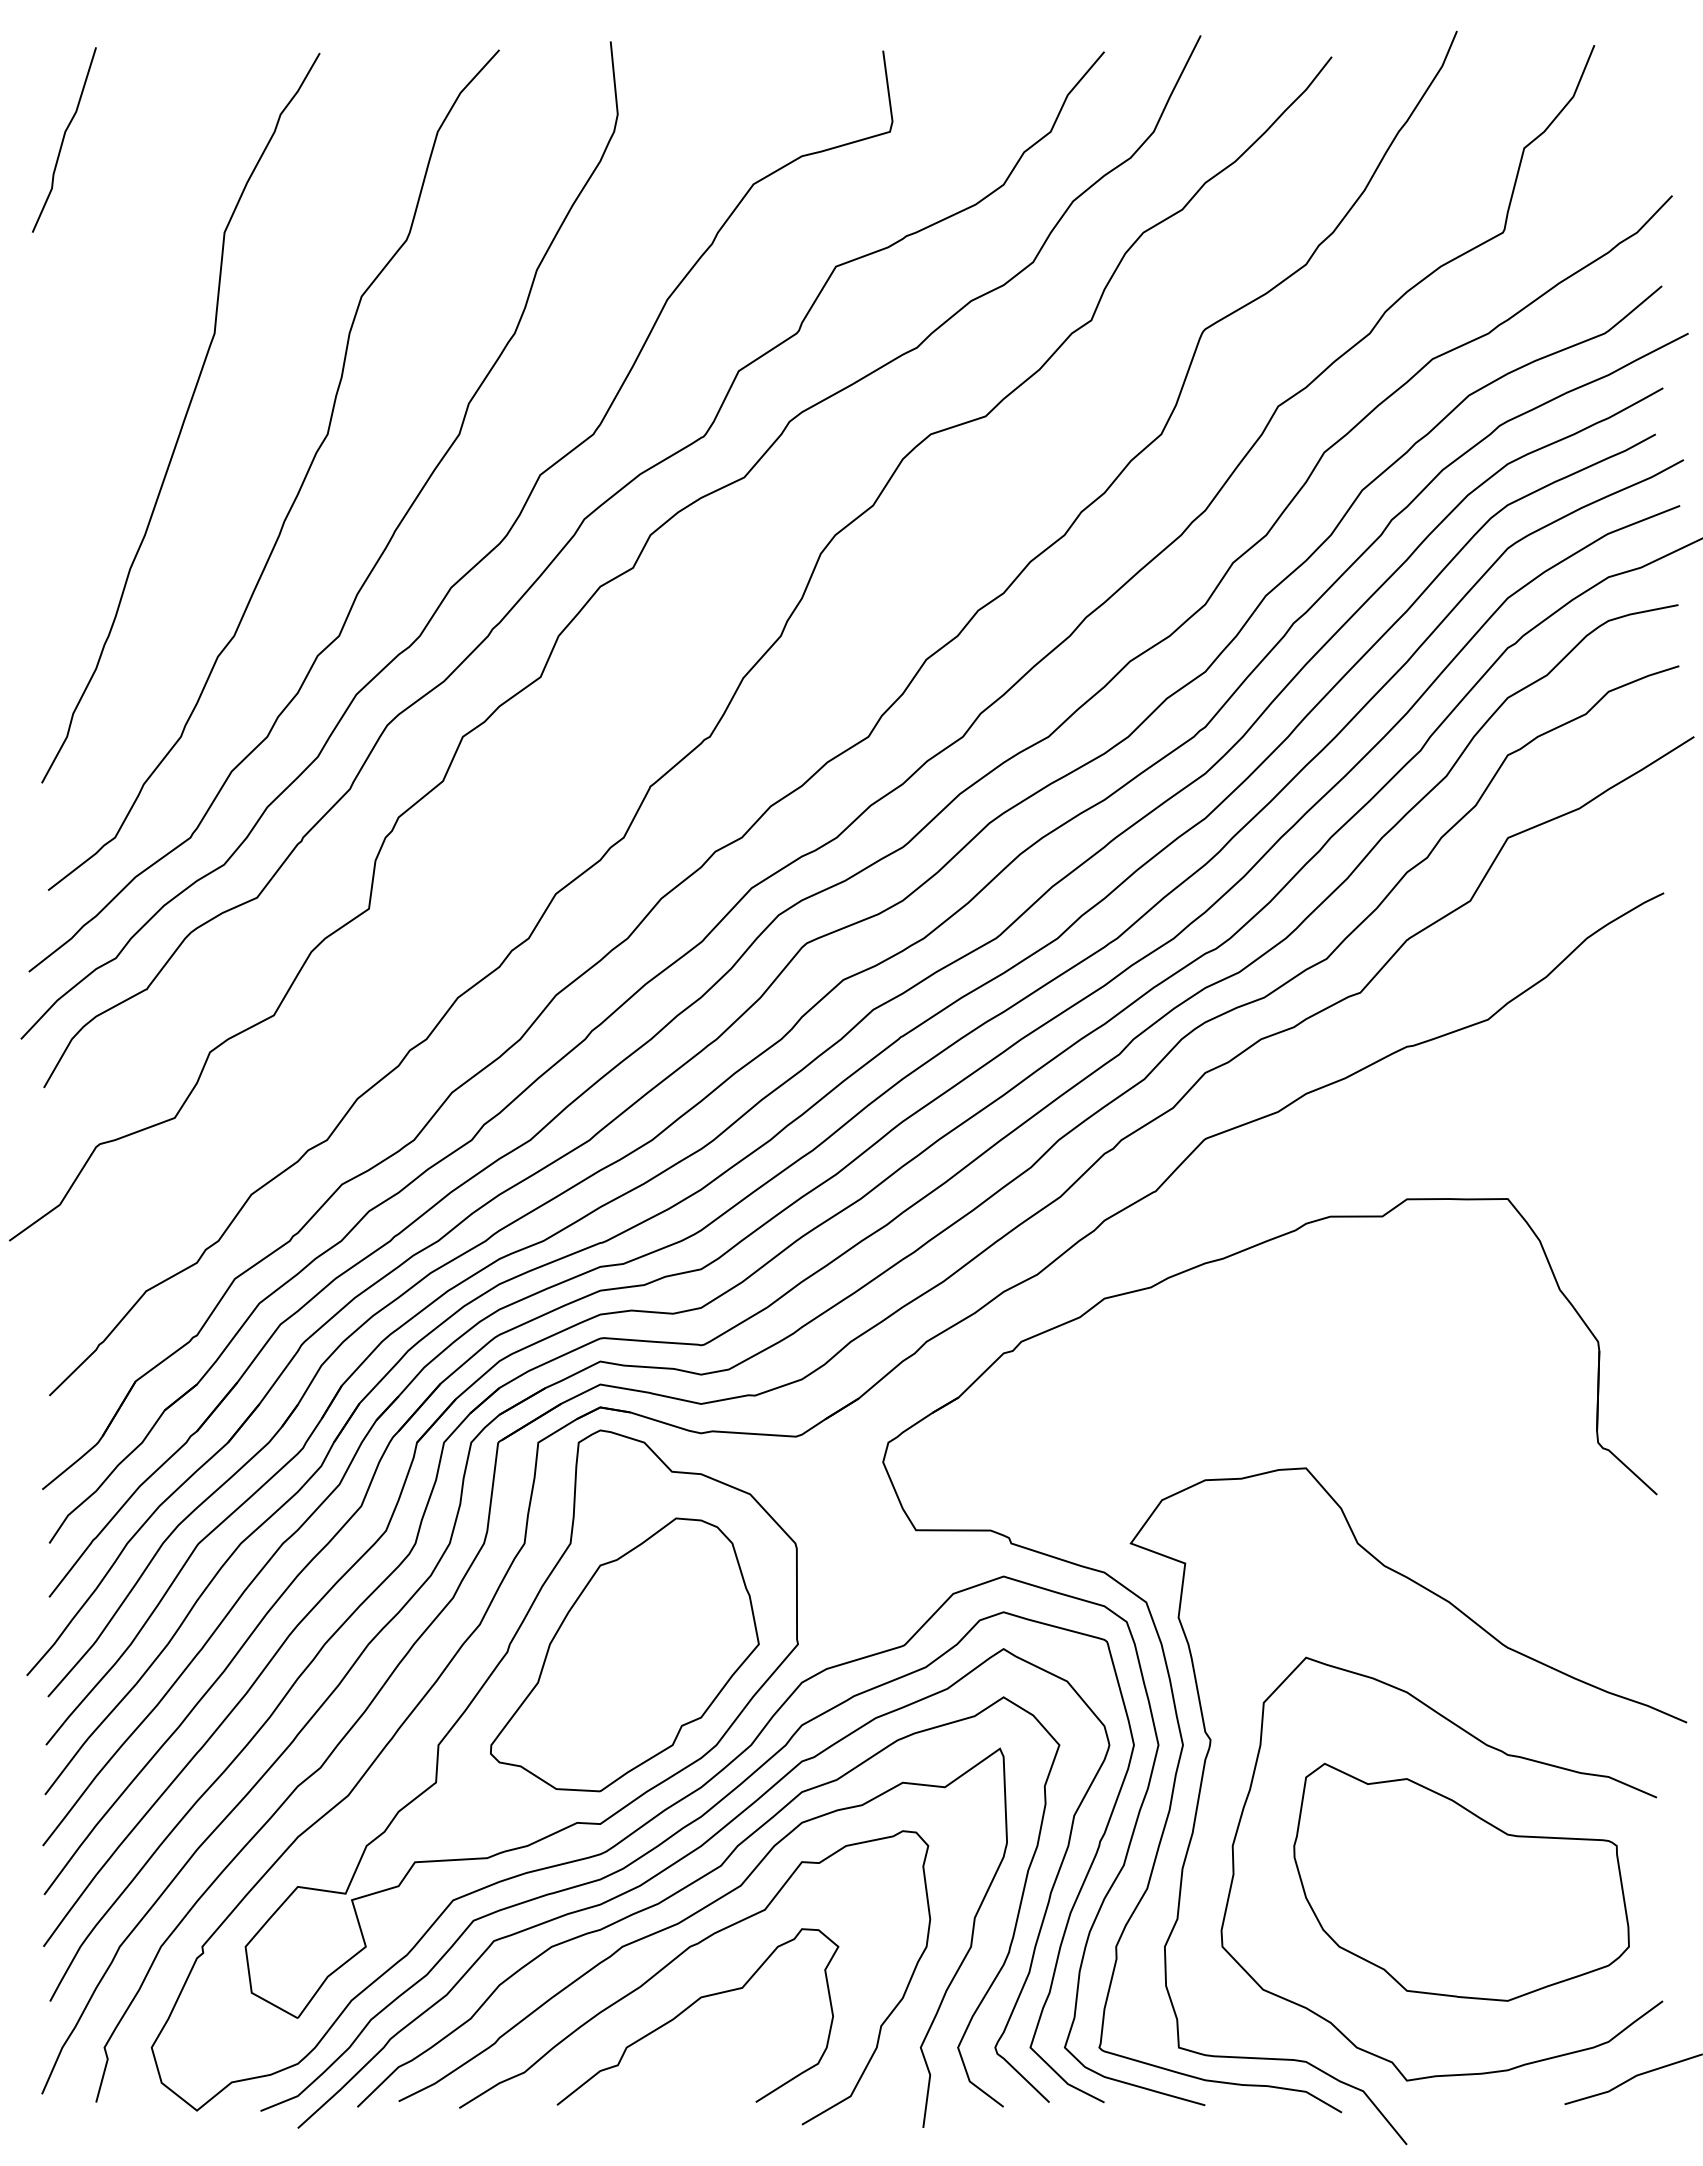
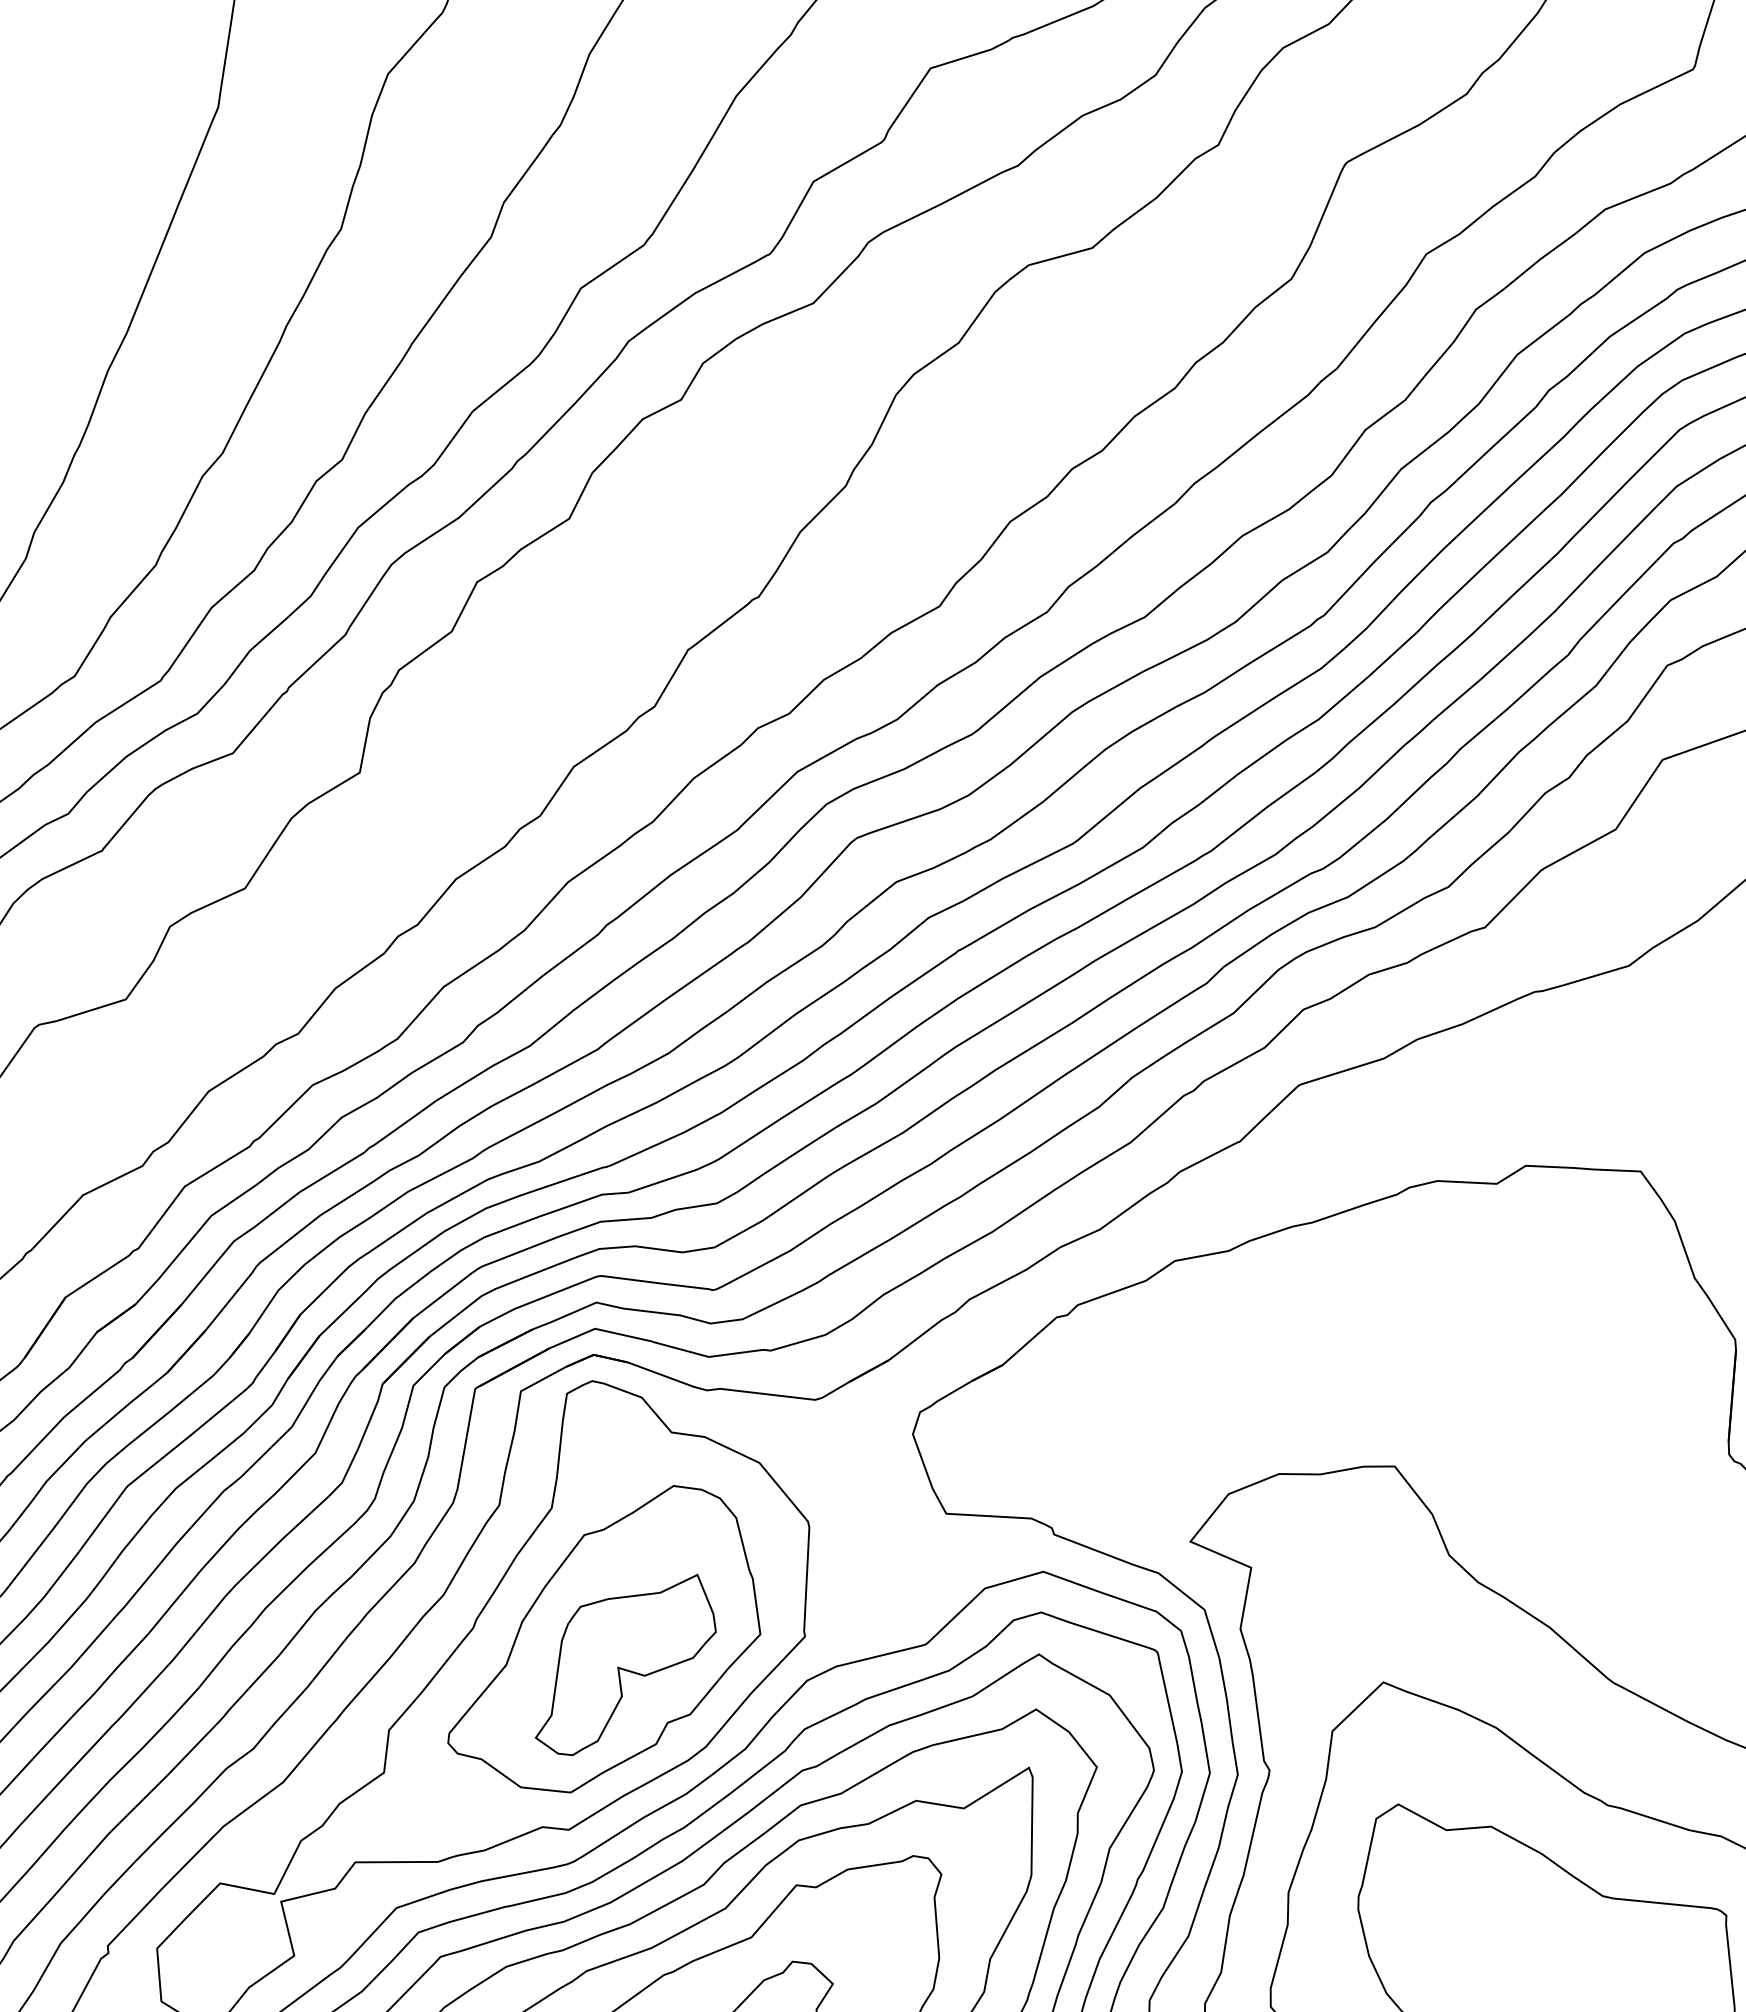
part: (643, 1676) -> (626, 1664), added

